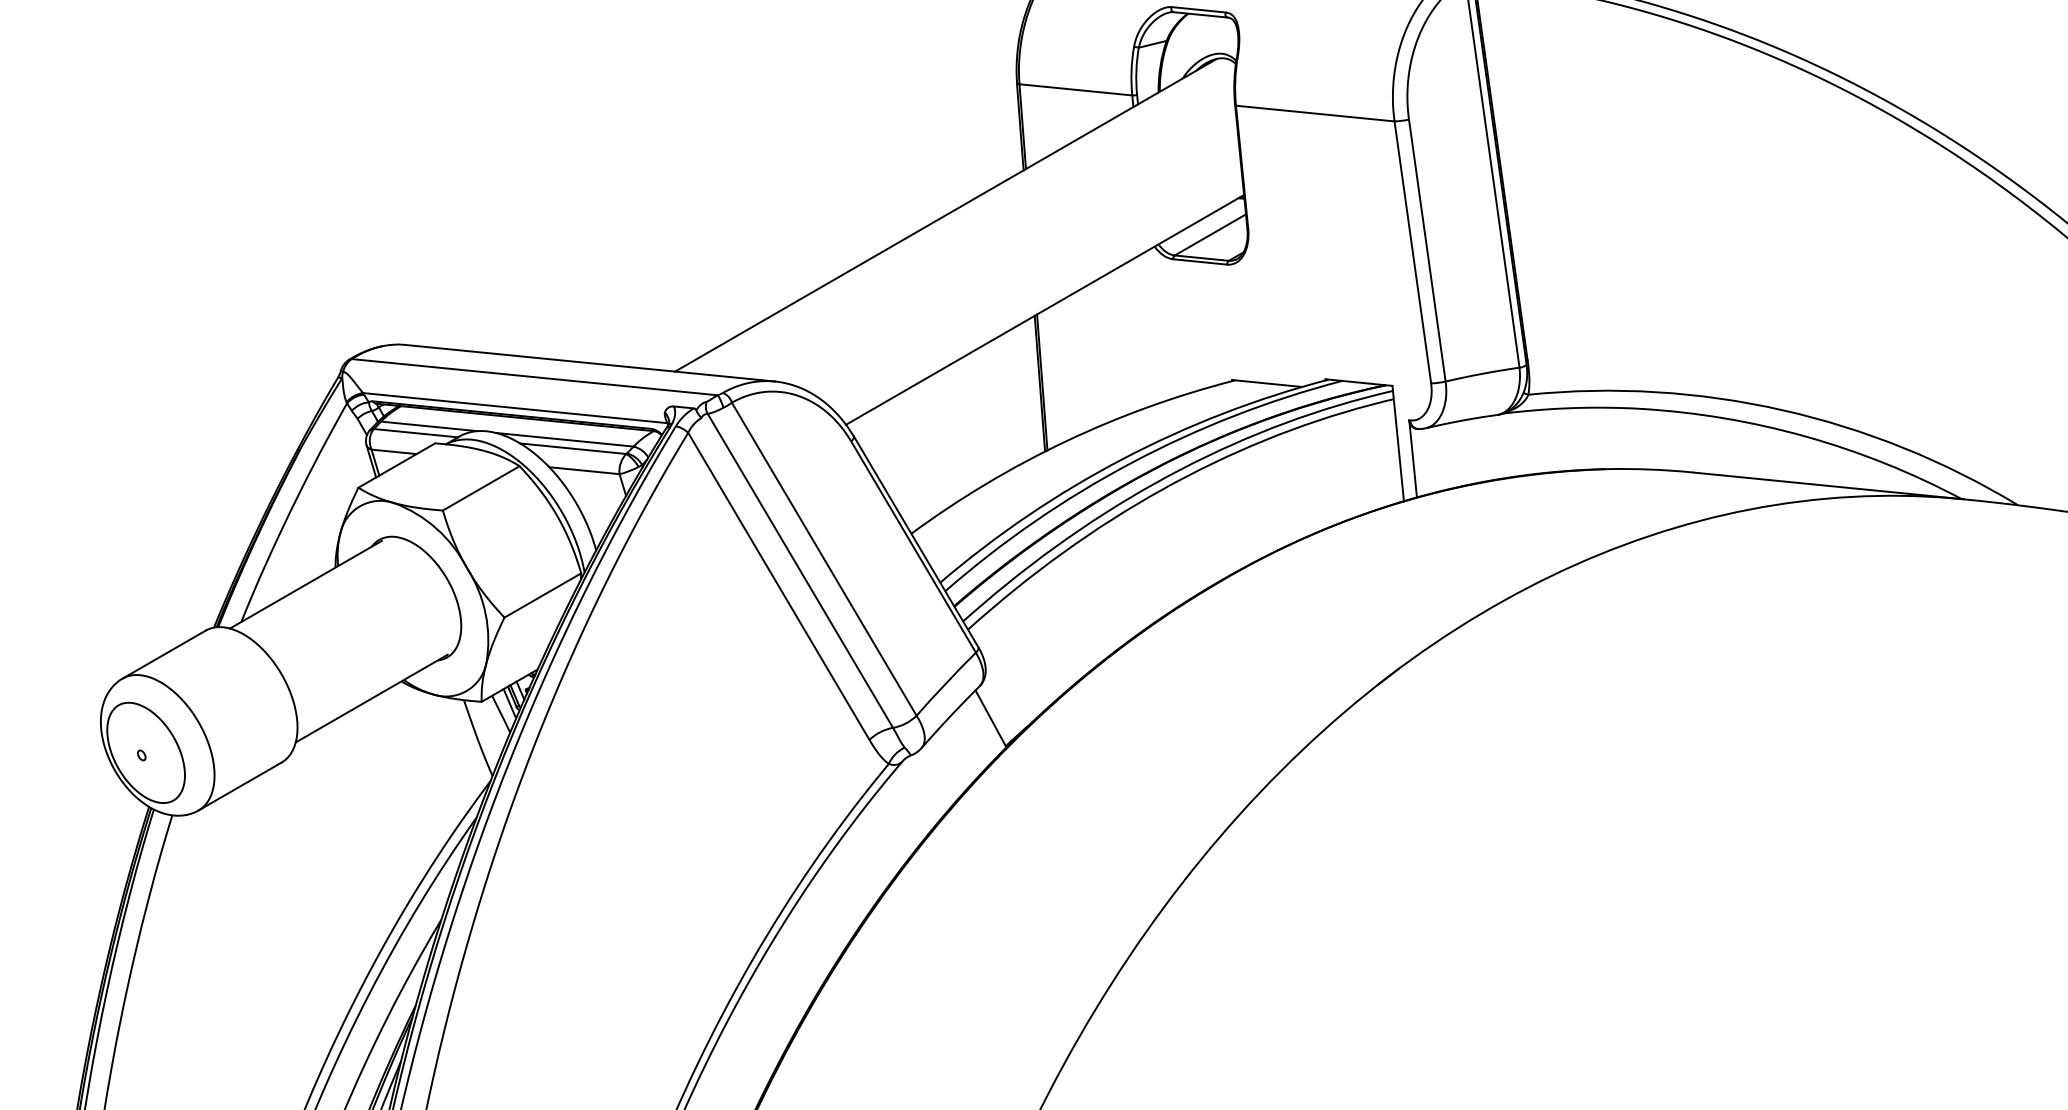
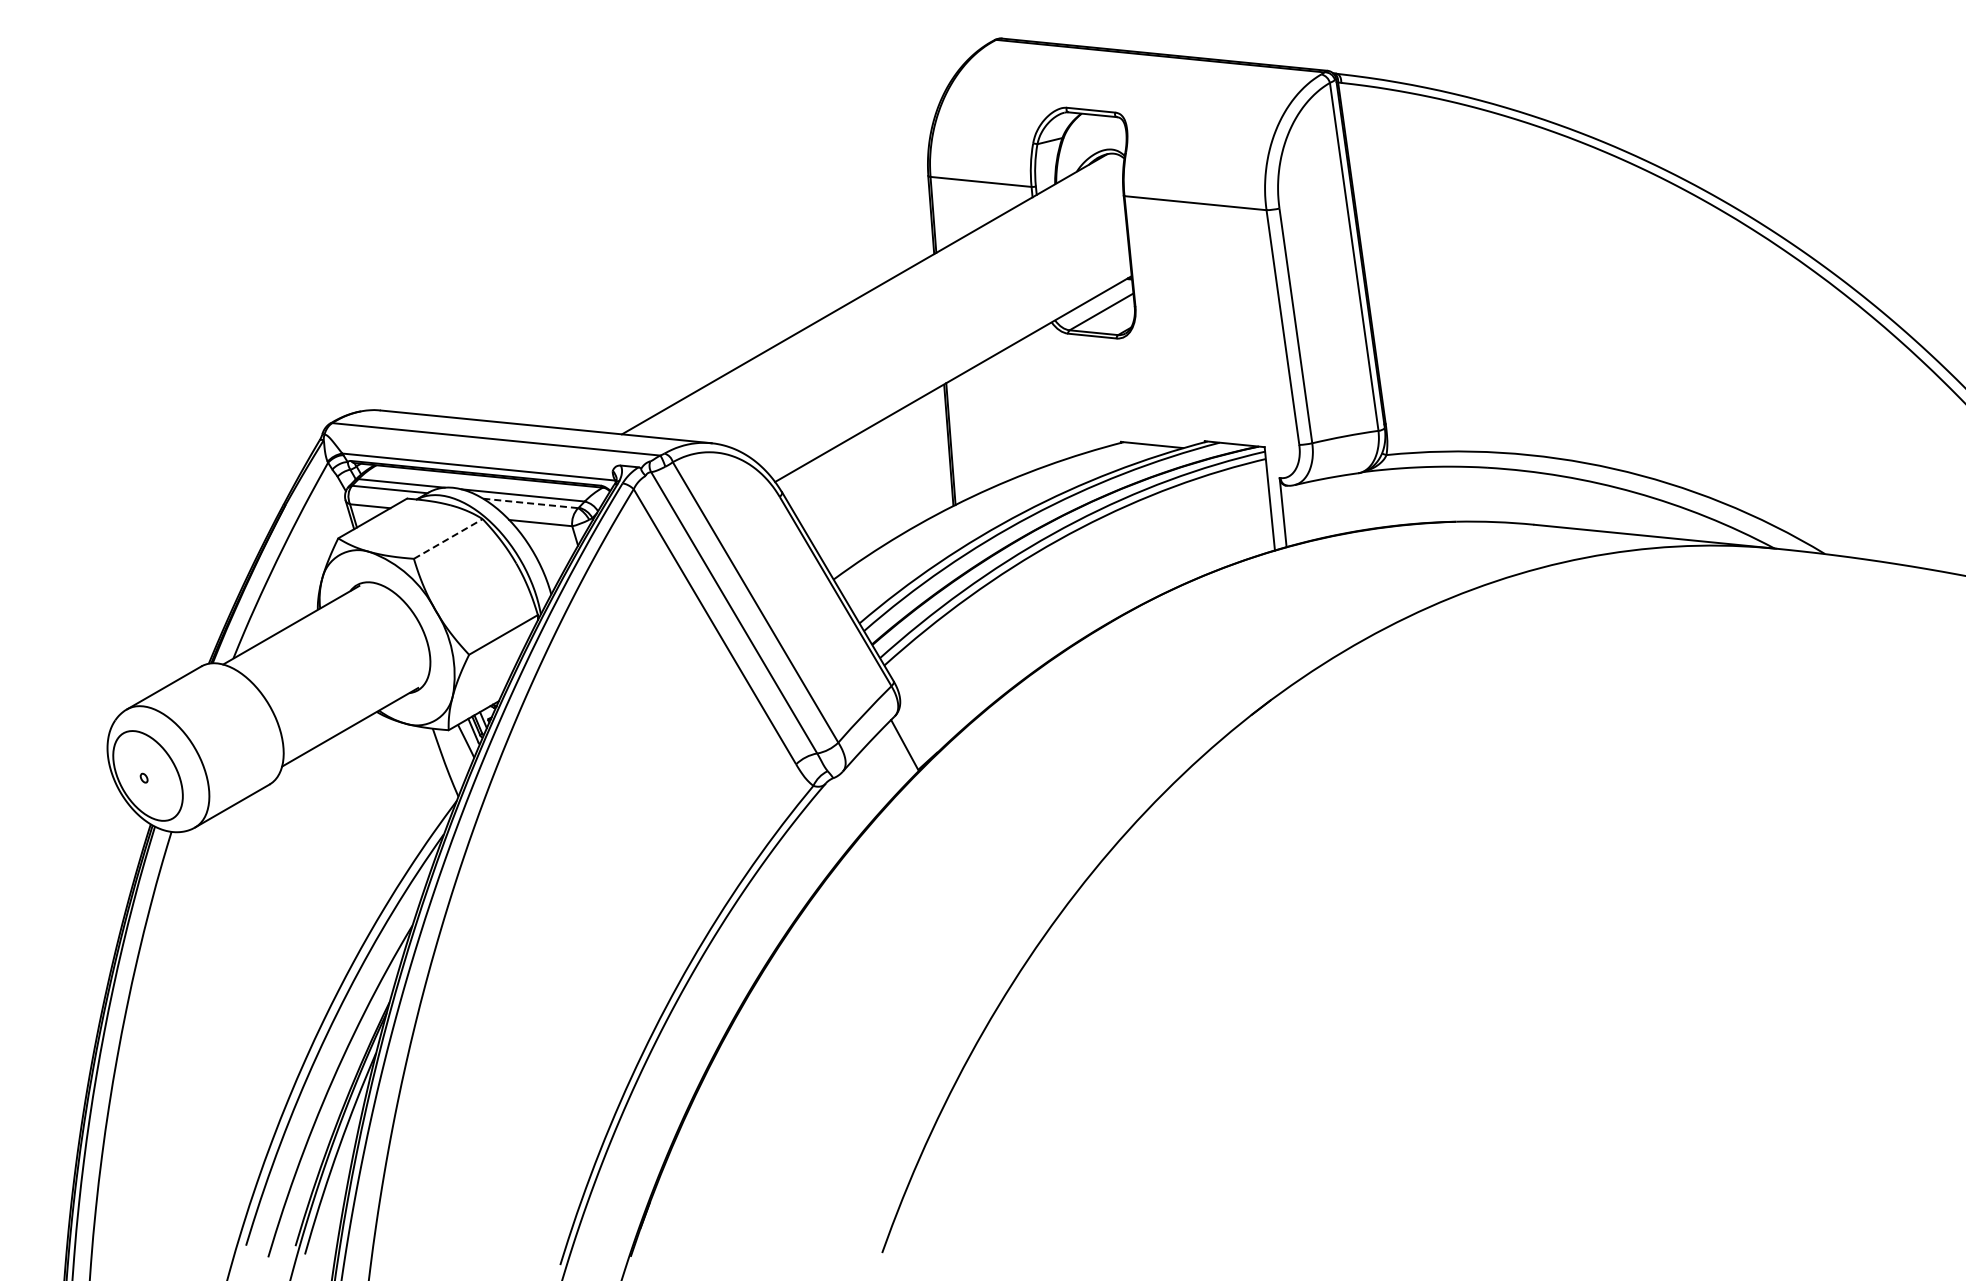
line: (572, 448) -> (530, 503), solid -> dashed
line: (481, 487) -> (448, 538), solid -> dashed

